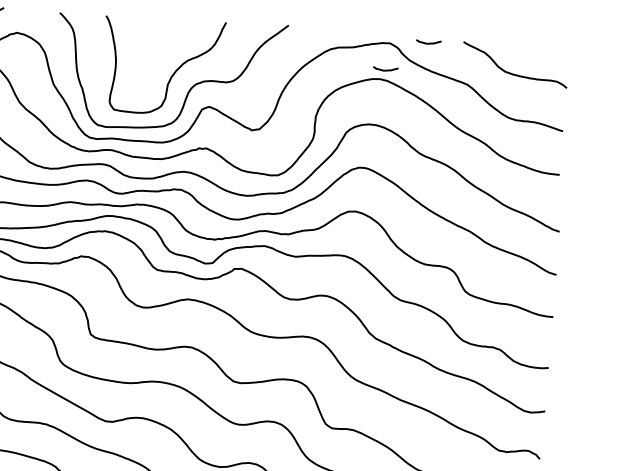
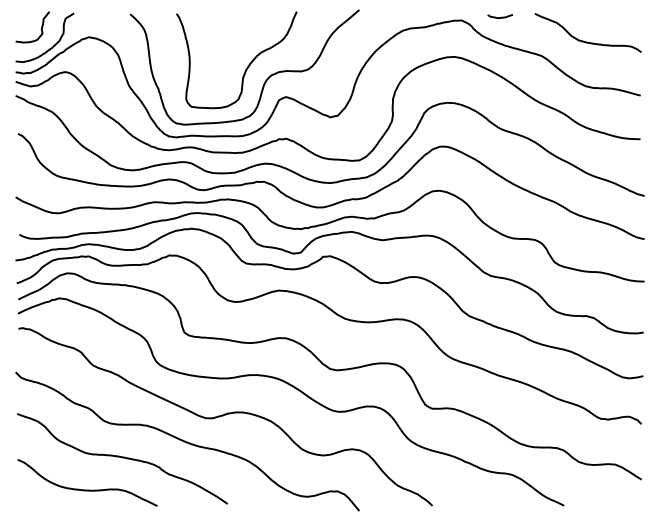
curve: (385, 70) -> (459, 47), removed

